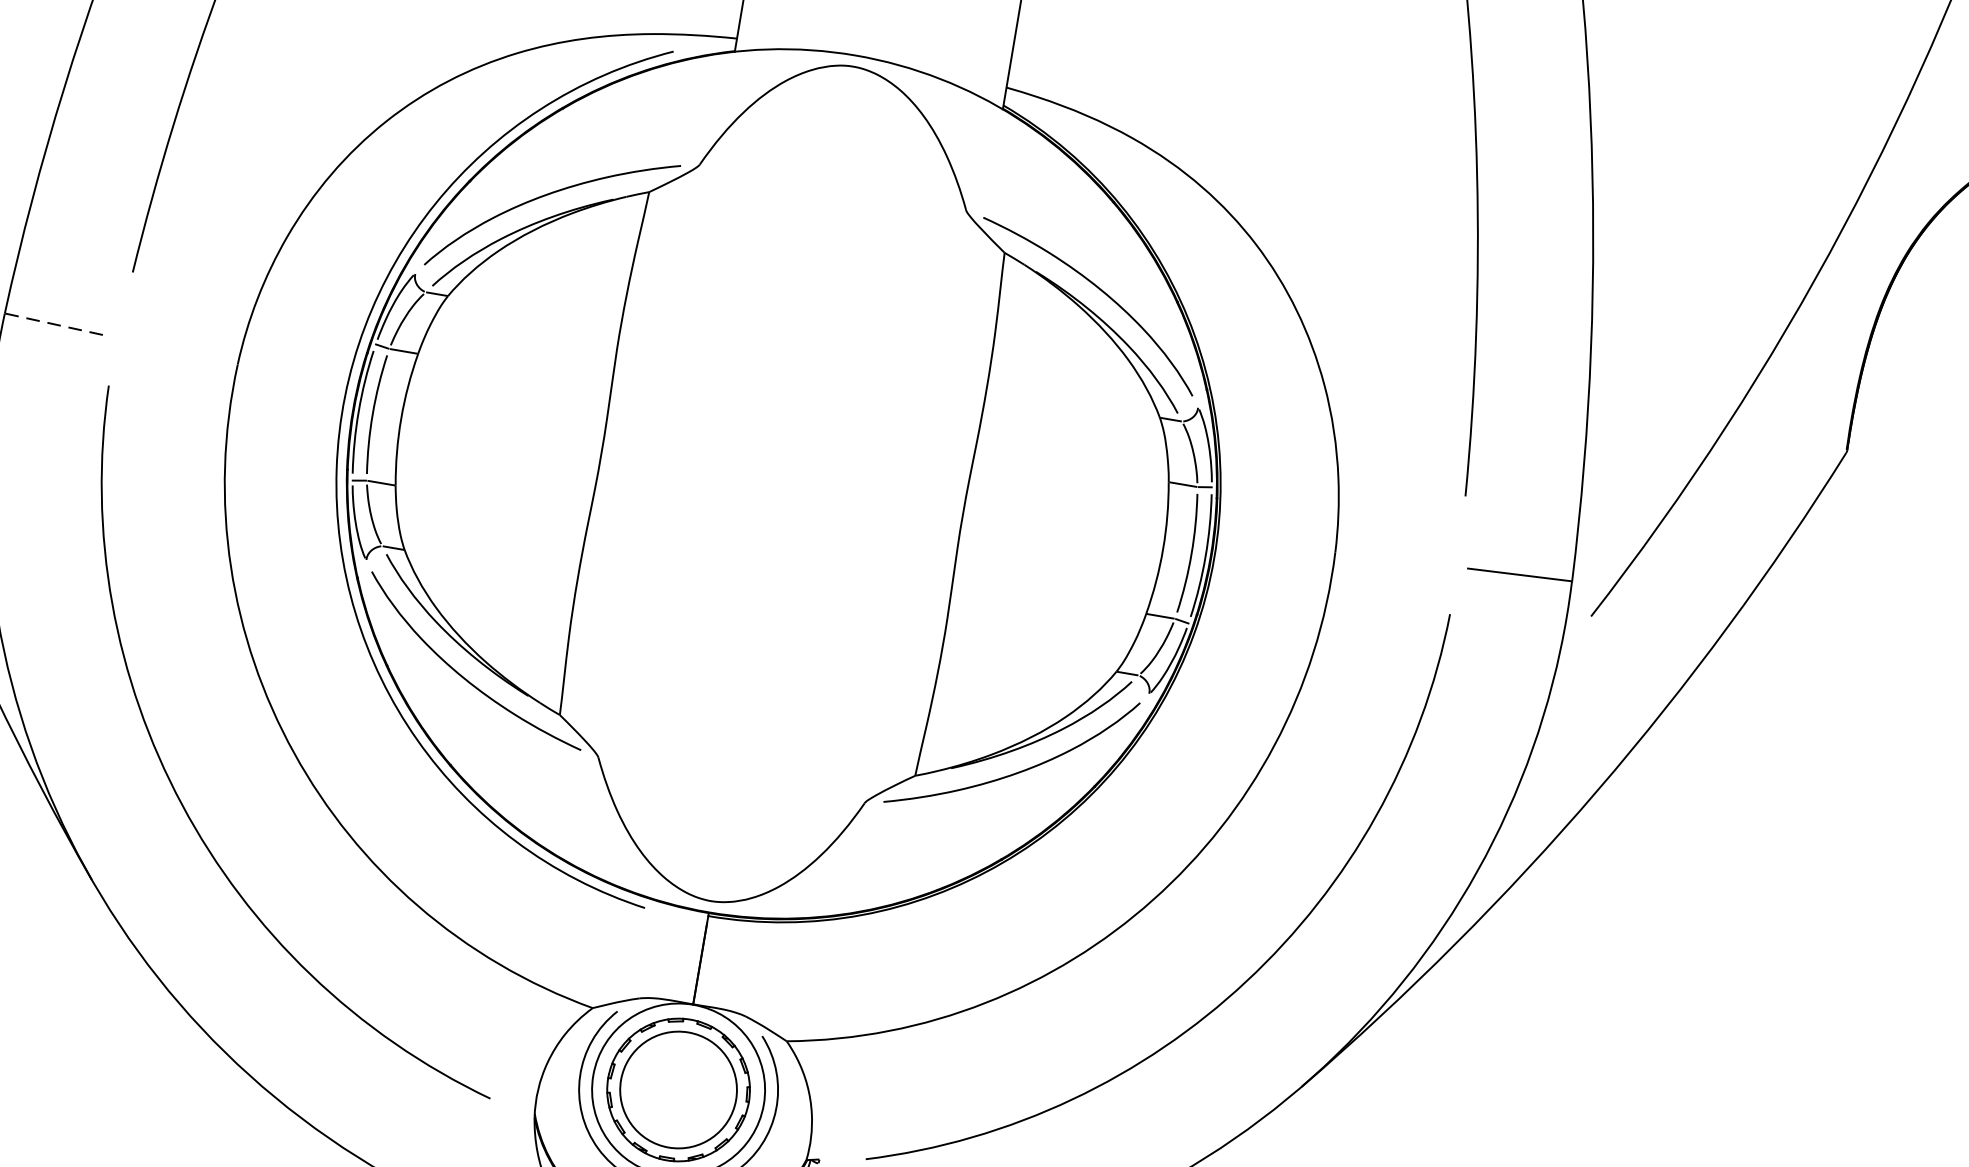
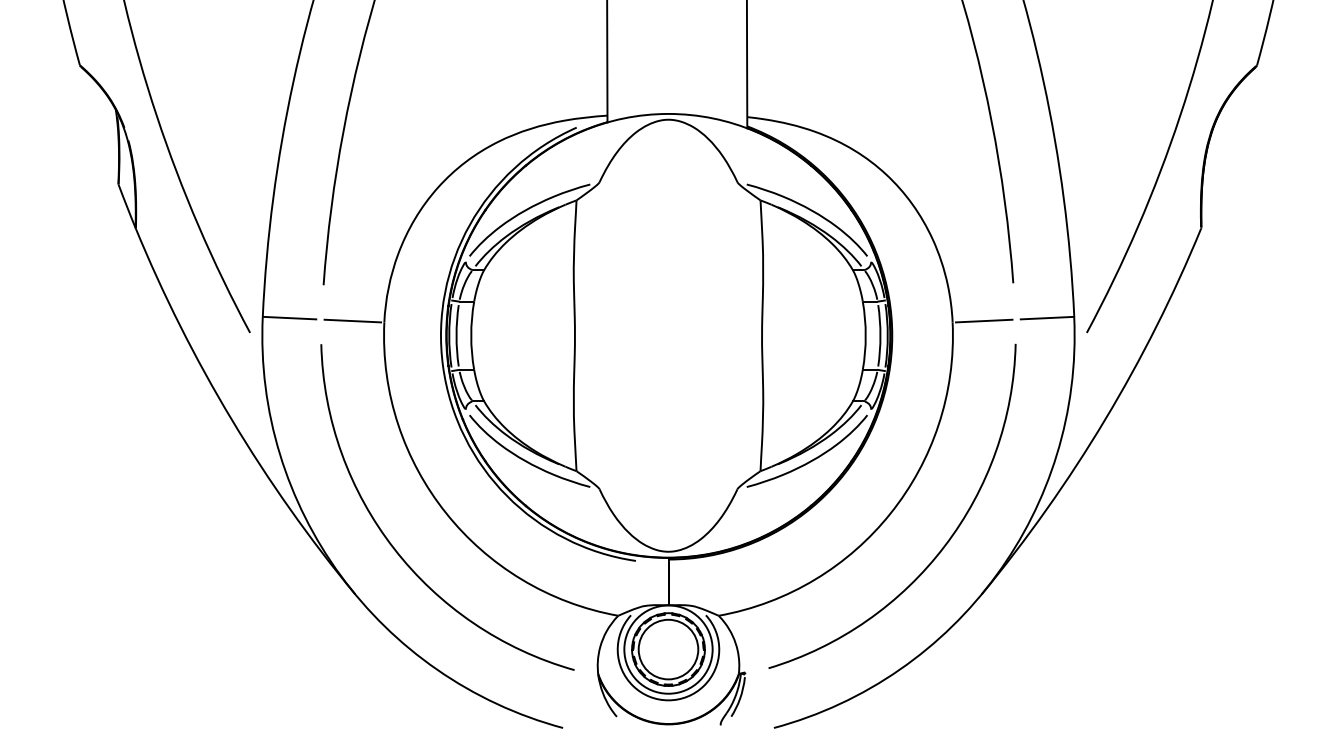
line: (55, 325) -> (289, 318), dashed -> solid
line: (176, 350) -> (352, 320), added
line: (1395, 558) -> (983, 320), added

